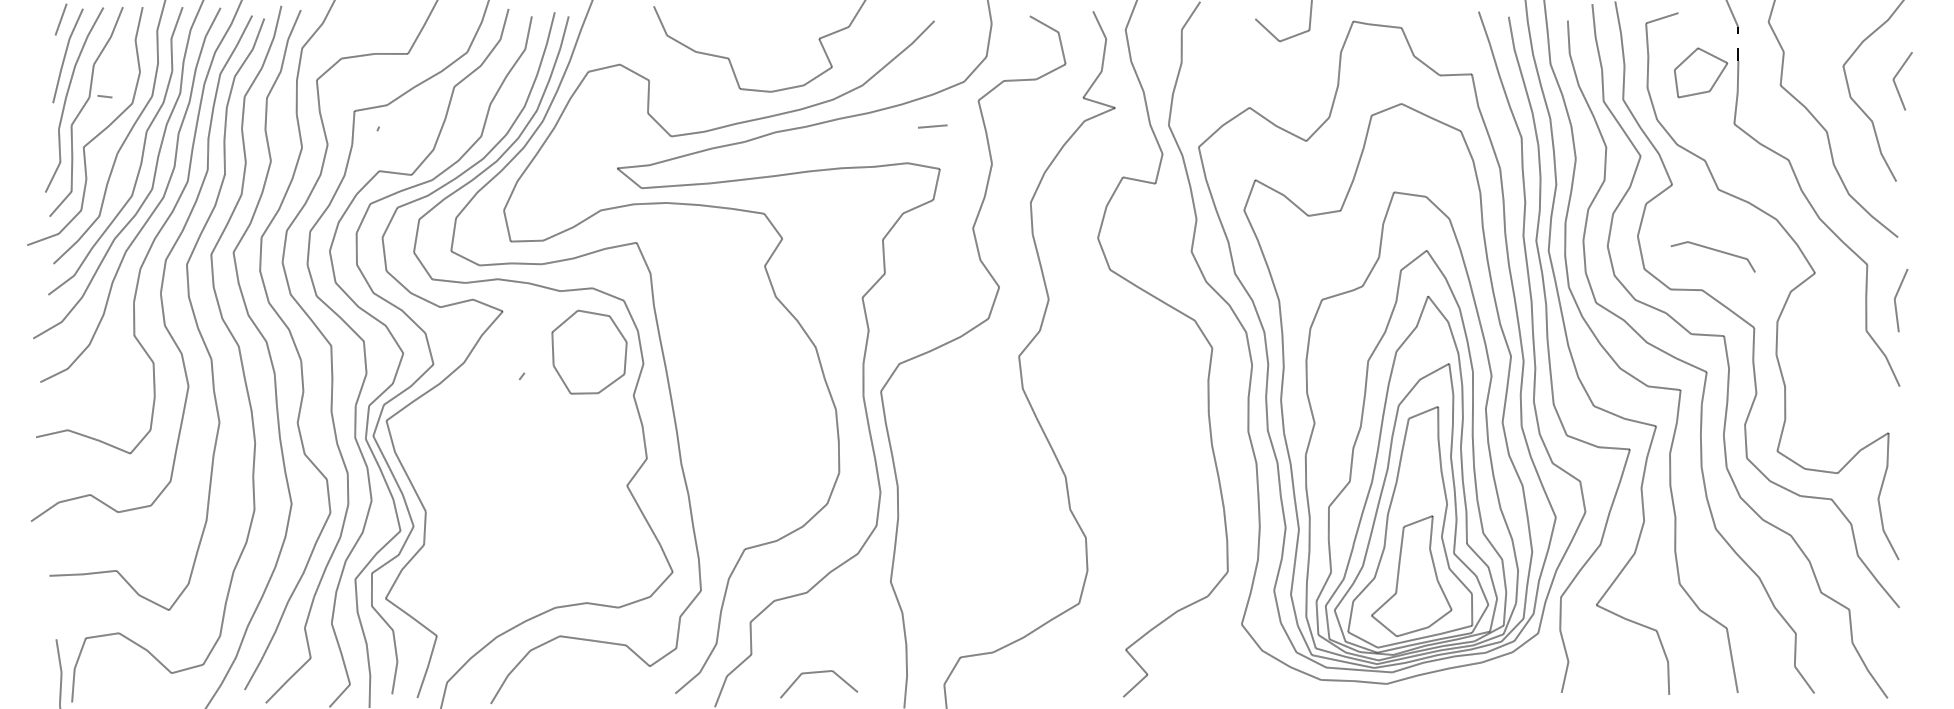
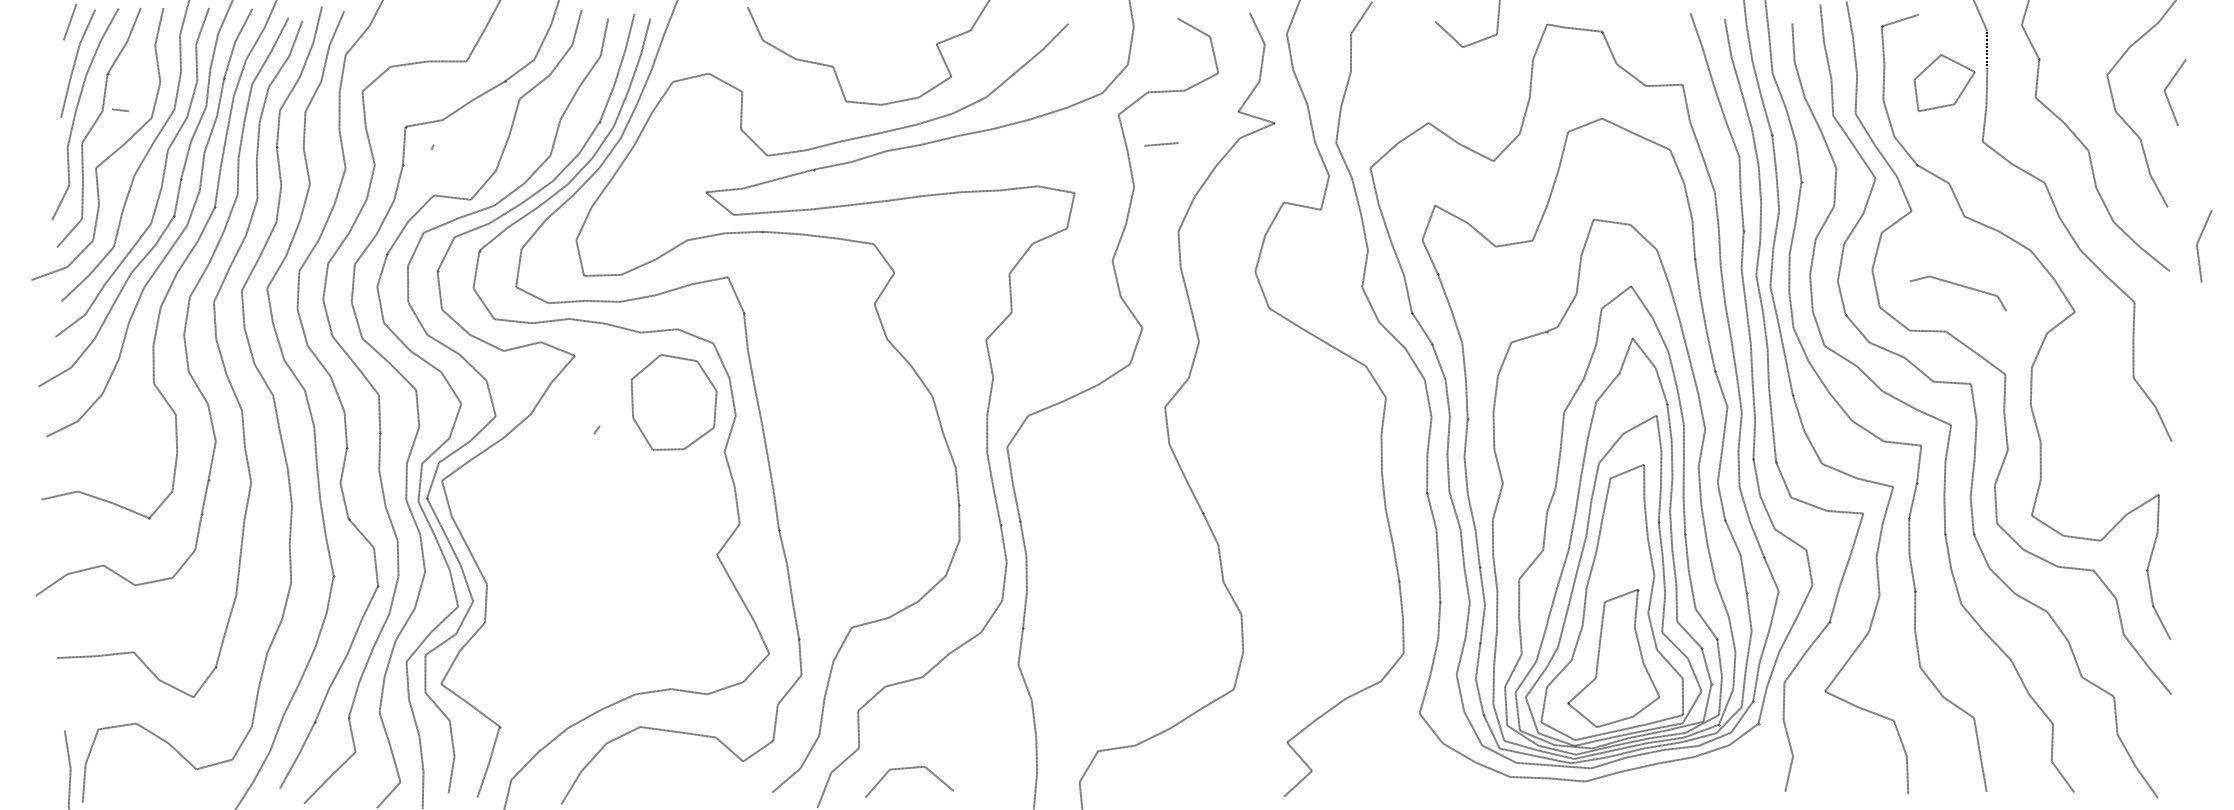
line: (932, 126) -> (1161, 144), moved
line: (1896, 301) -> (2198, 247), moved
line: (815, 673) -> (905, 769), moved

